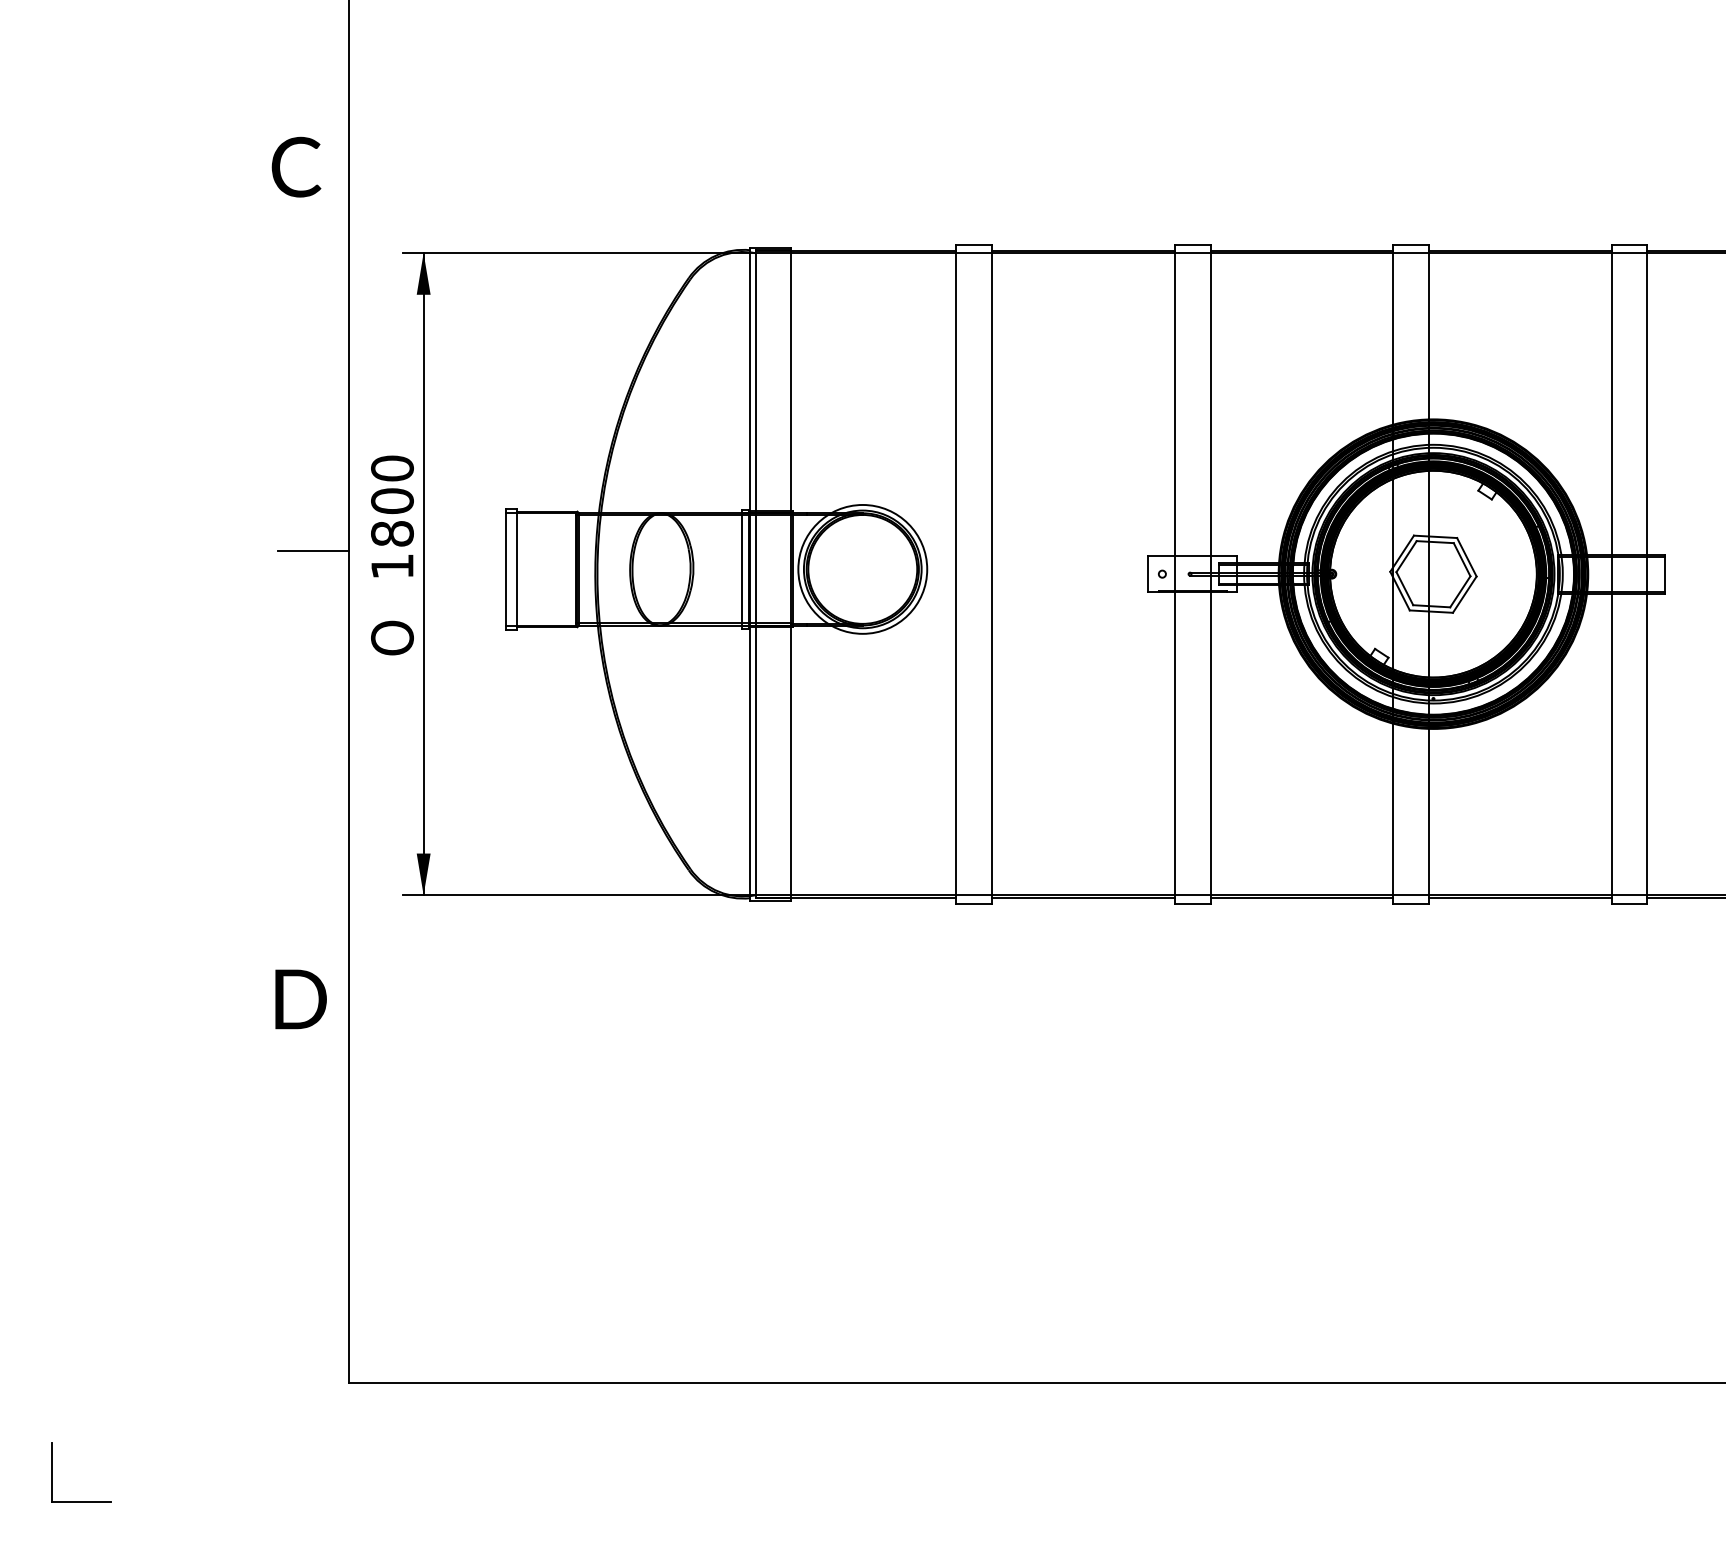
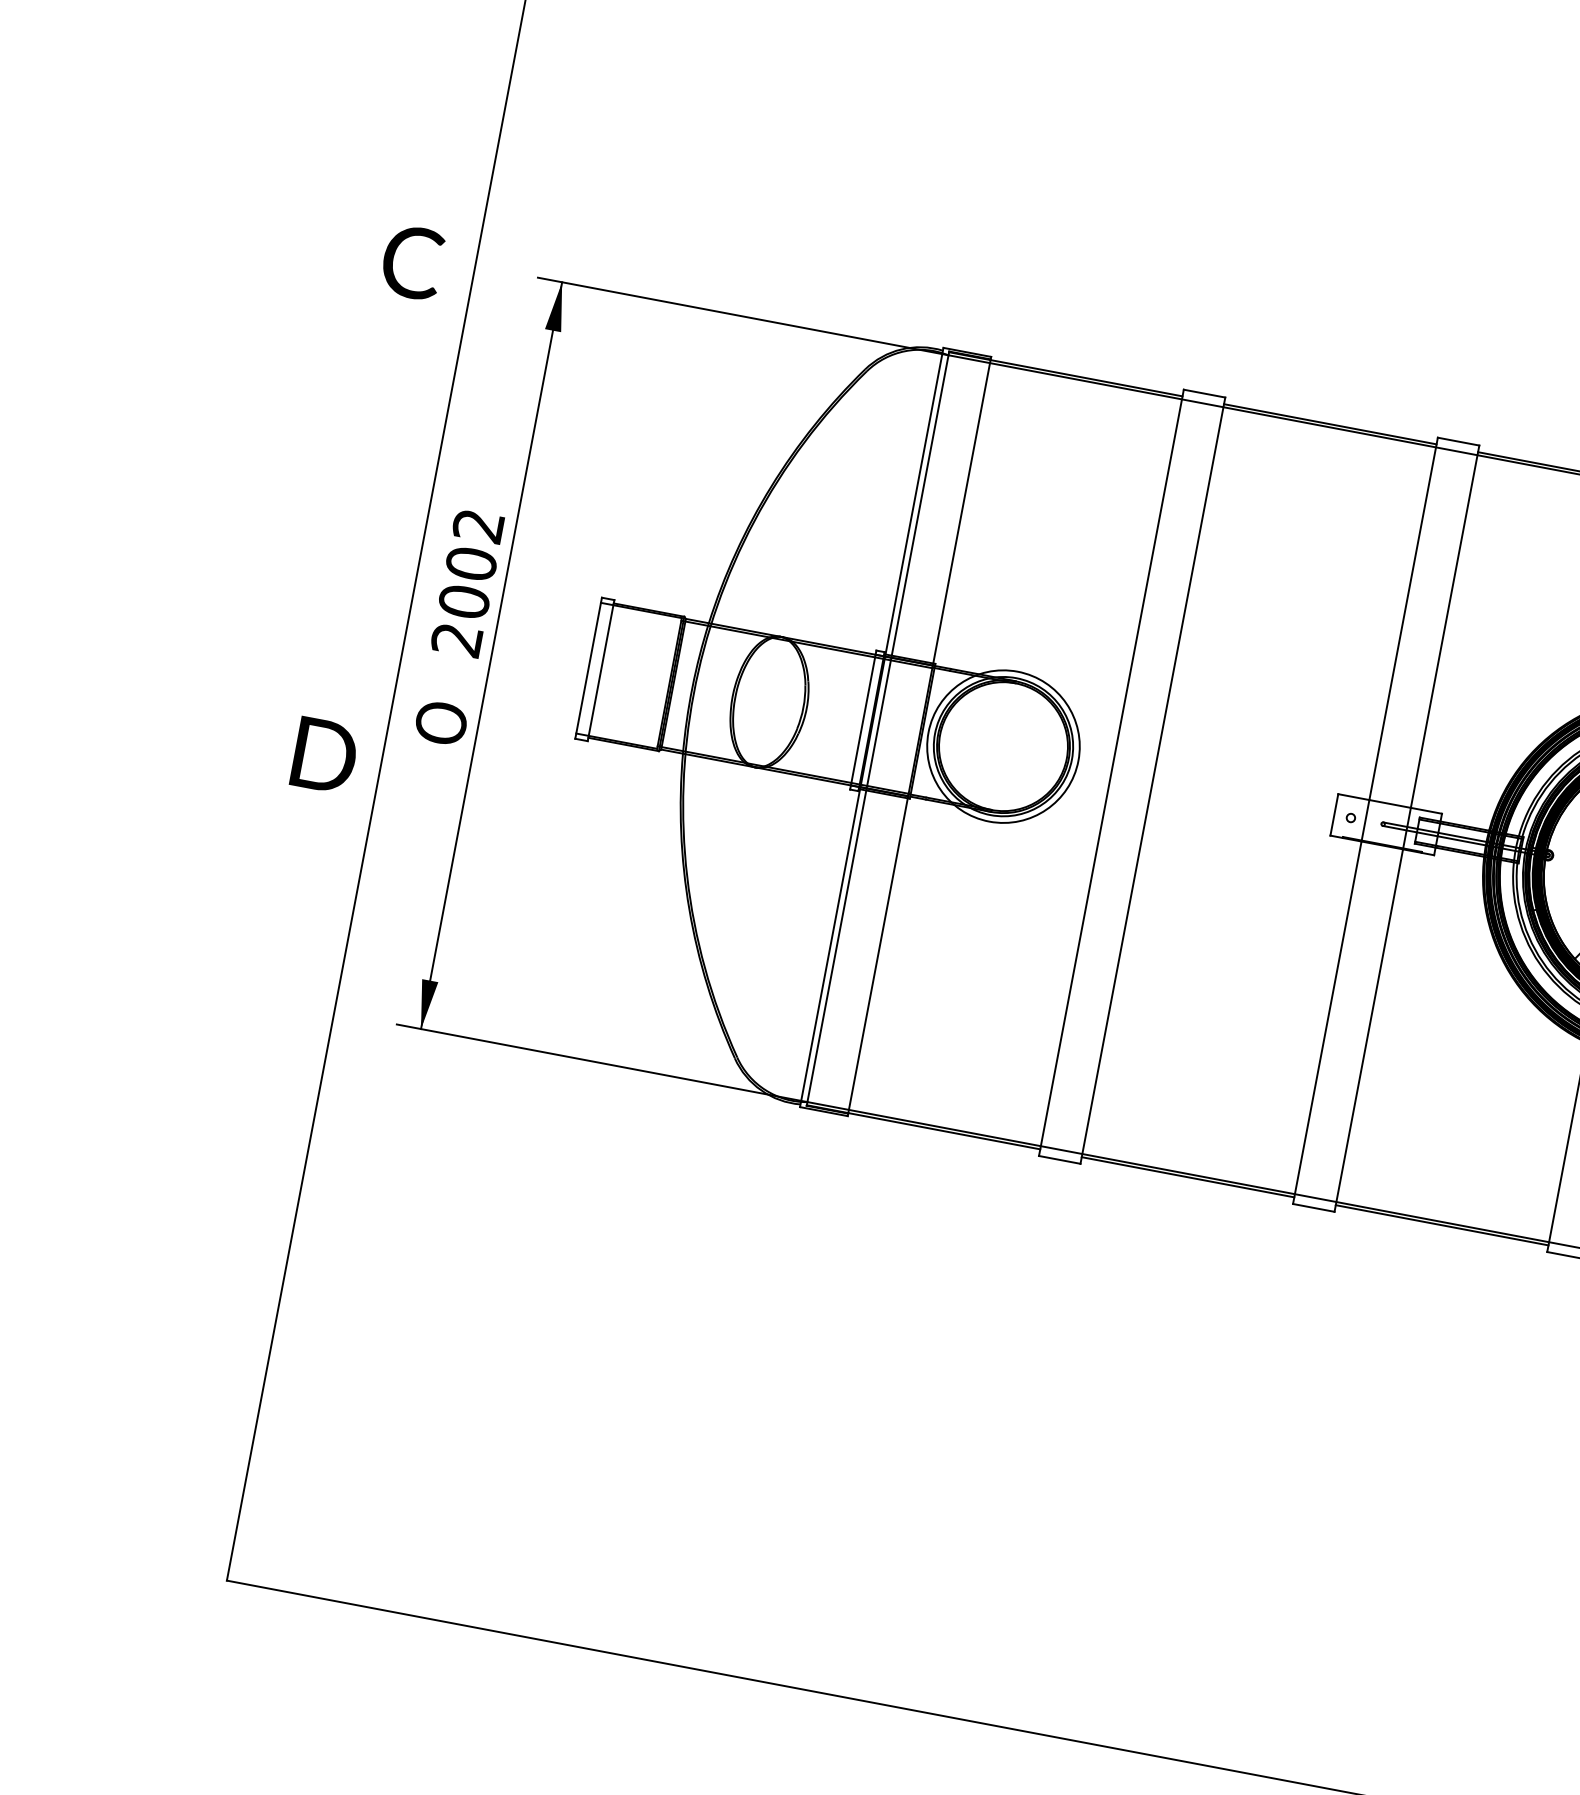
text: (296, 166) -> (412, 261), moved
text: (392, 516) -> (468, 581), 1800 -> 2002
line: (312, 551) -> (367, 604), removed
text: (300, 999) -> (324, 755), moved

